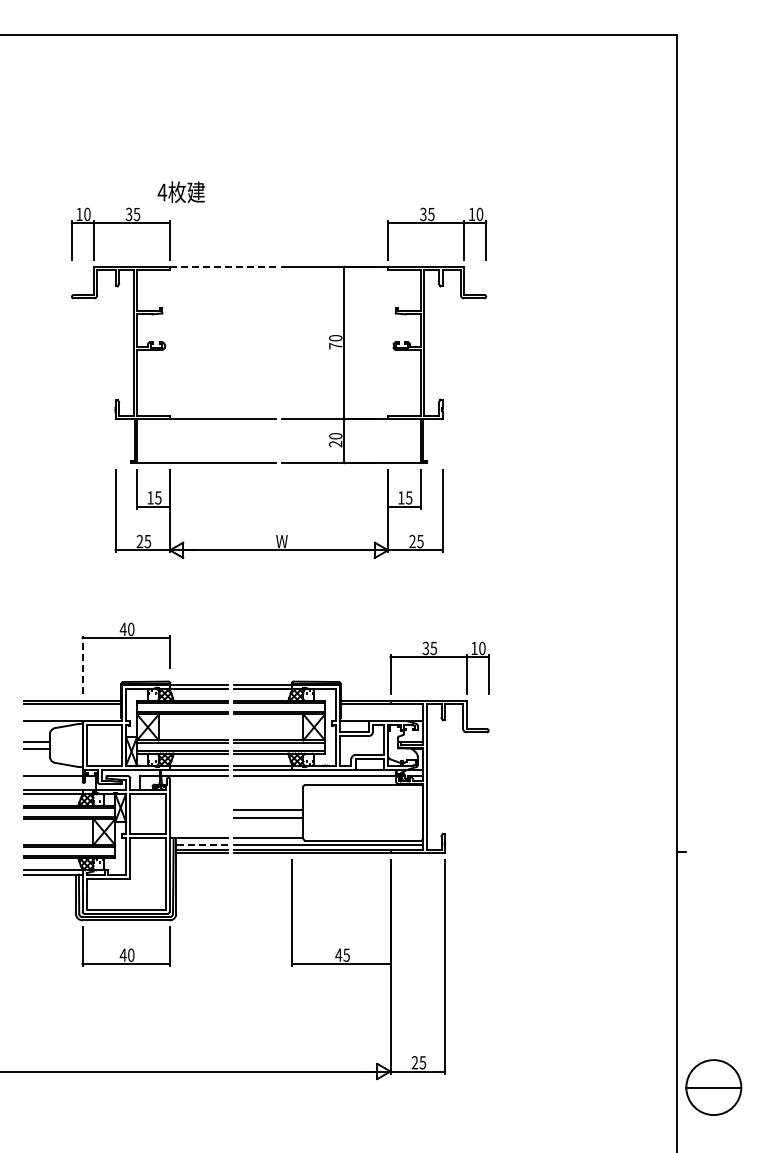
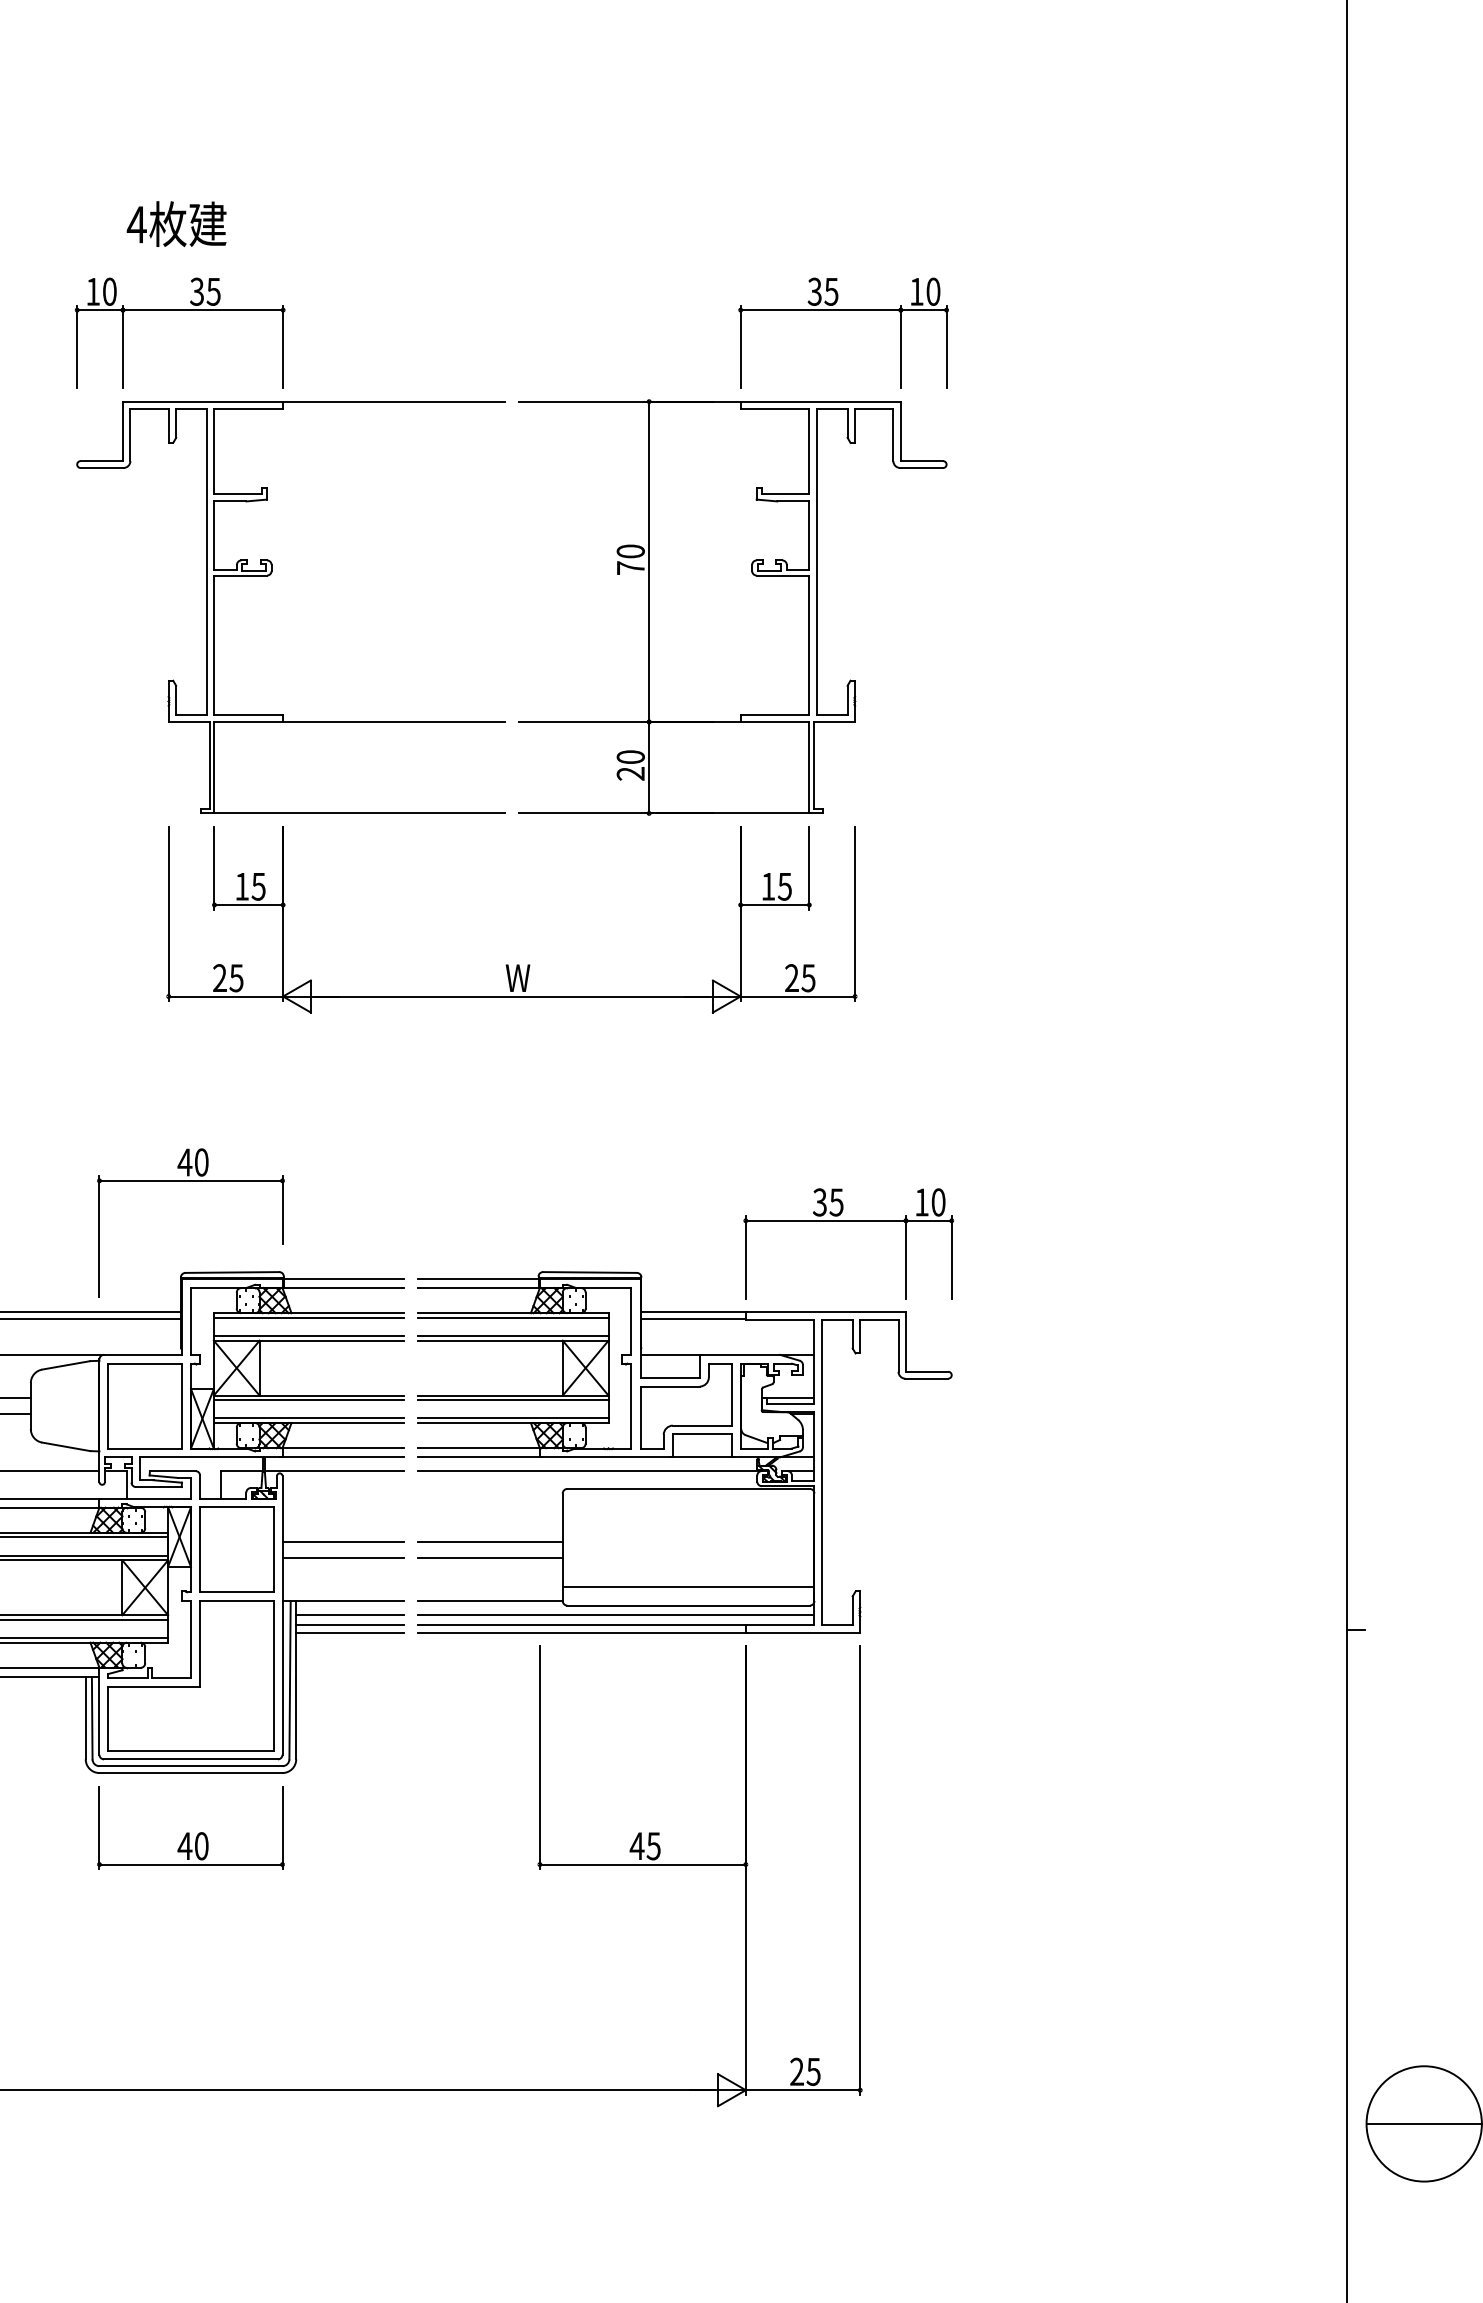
text: (180, 192) -> (174, 224), moved
line: (222, 266) -> (393, 400), dashed -> solid
line: (82, 664) -> (99, 1236), dashed -> solid
line: (198, 810) -> (342, 1542), added
line: (198, 817) -> (342, 1557), added
line: (363, 831) -> (689, 1586), added
line: (202, 844) -> (351, 1613), dashed -> solid

